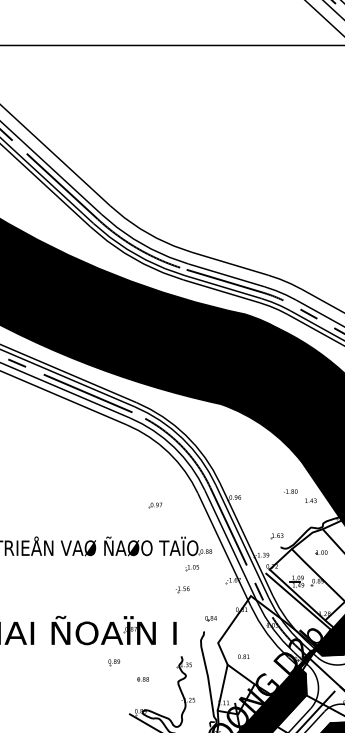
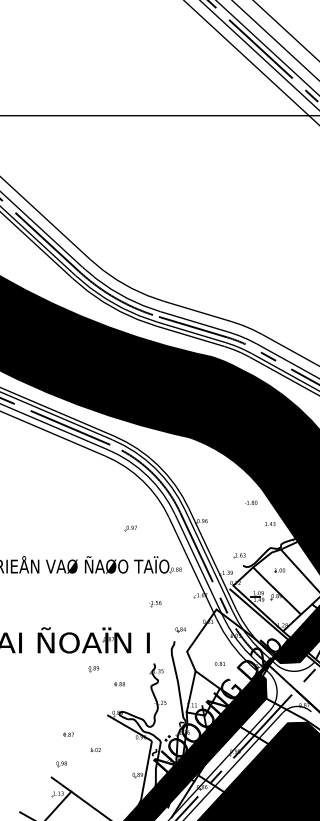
text: (291, 491) -> (251, 502), moved
part: (191, 568) -> (163, 584), removed
text: (244, 656) -> (220, 663), moved

